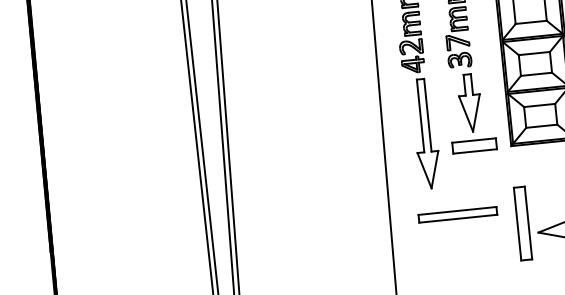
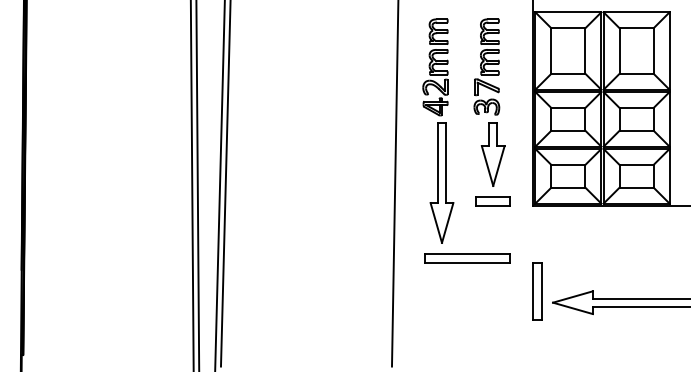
part: (473, 145) -> (492, 201), size x0.71
part: (457, 214) -> (467, 258), moved
part: (523, 223) -> (537, 291), size x0.71

